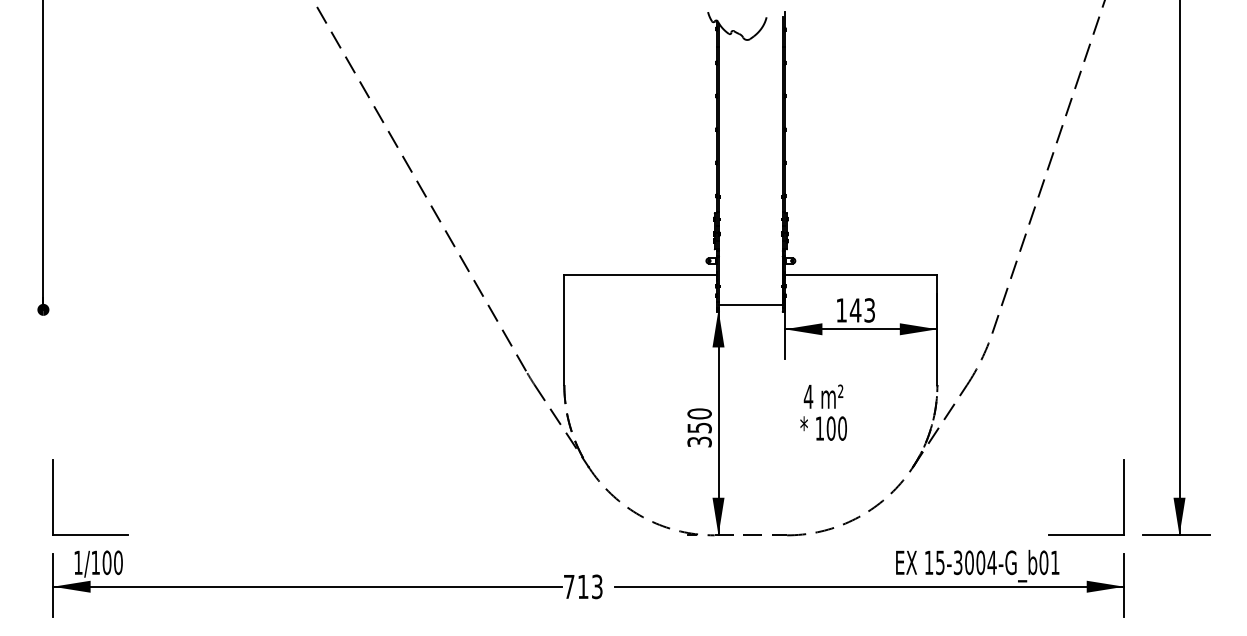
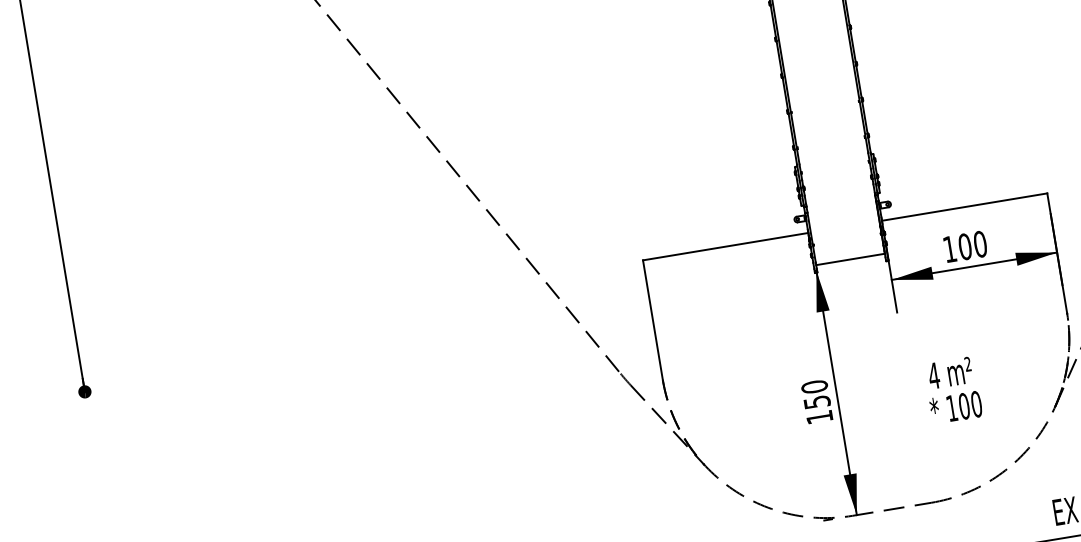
text: (862, 310) -> (972, 245), 143 -> 100
text: (823, 412) -> (953, 390), moved
text: (699, 441) -> (819, 416), 350 -> 150

